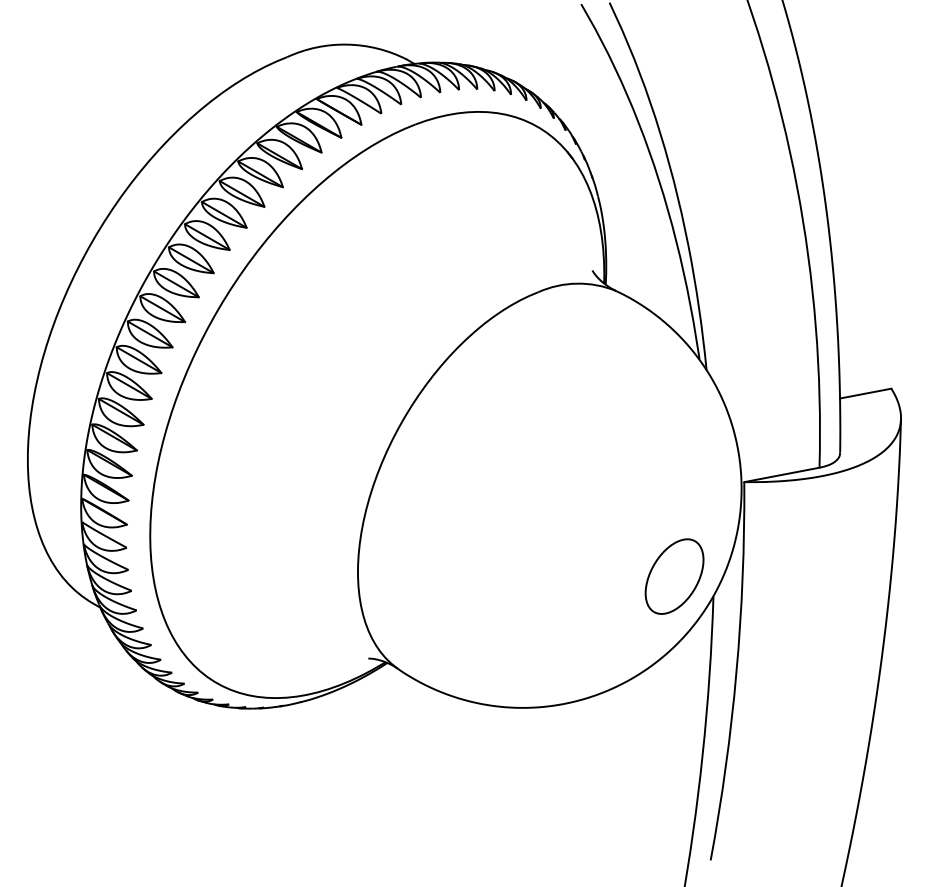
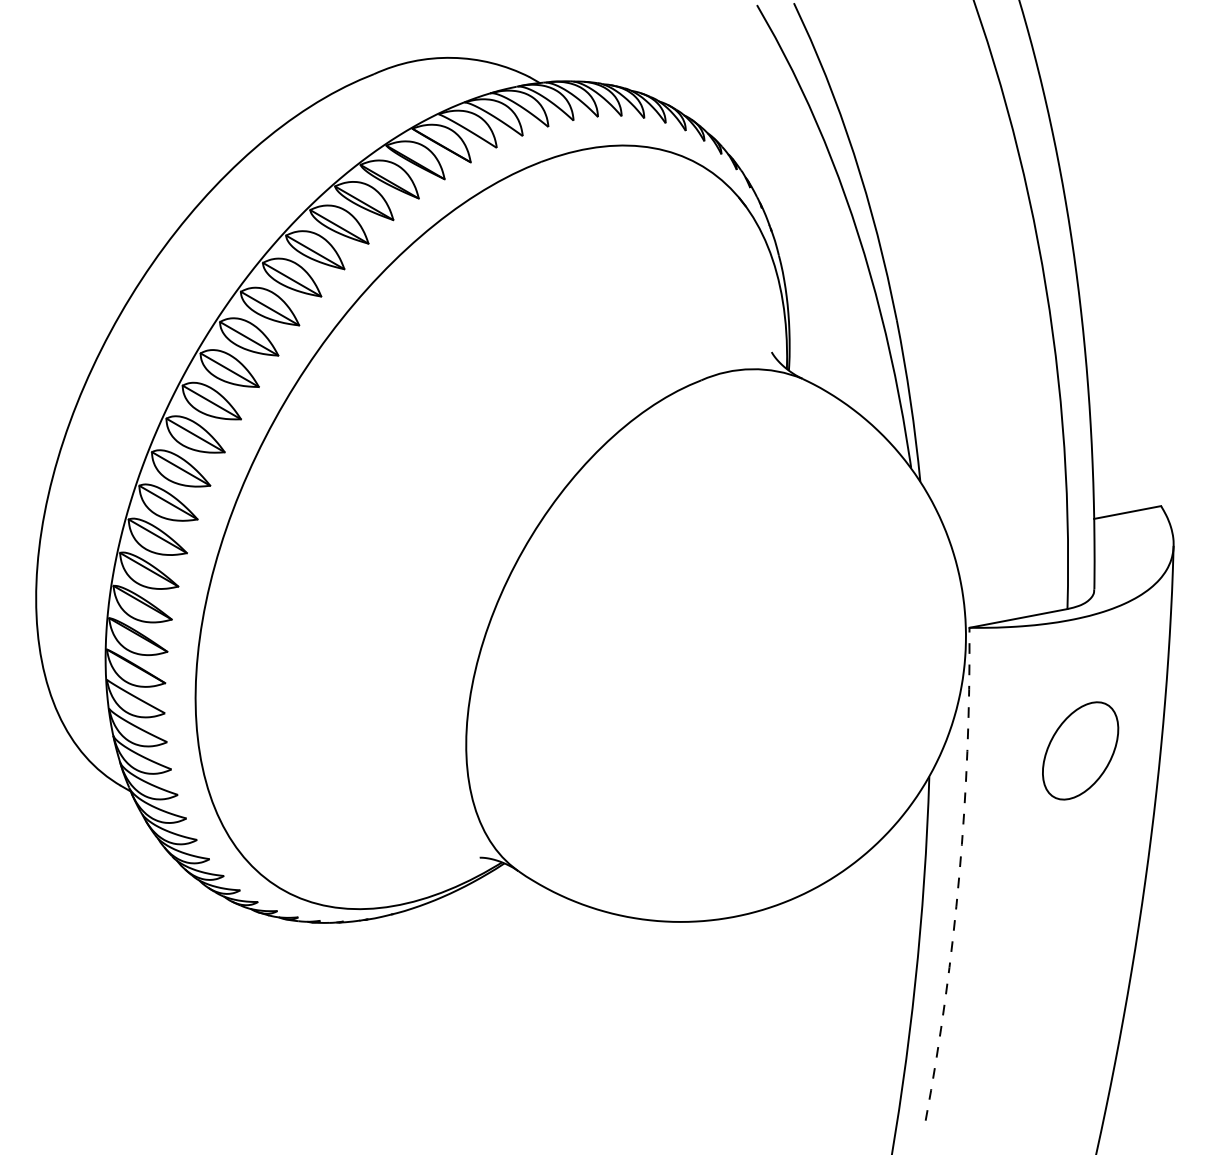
part: (674, 576) -> (1080, 750), moved
arc: (736, 672) -> (959, 875), solid -> dashed

